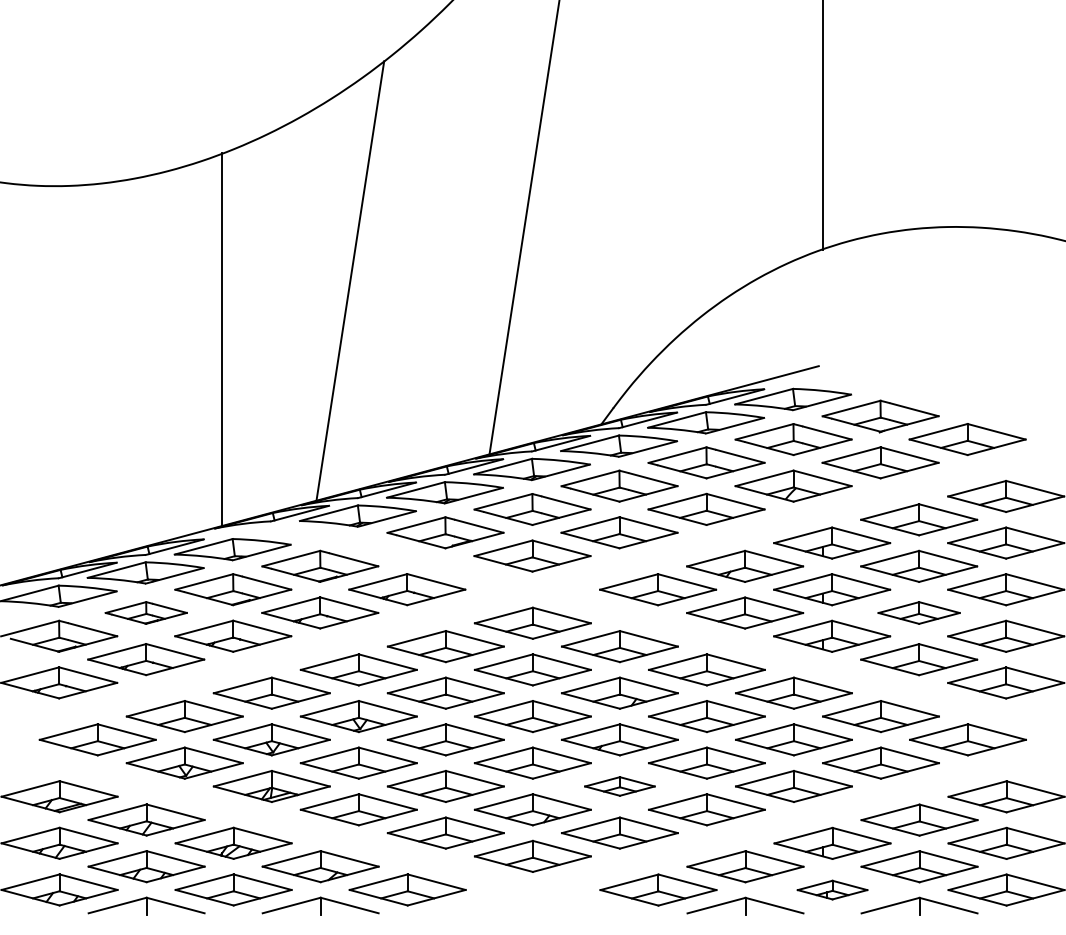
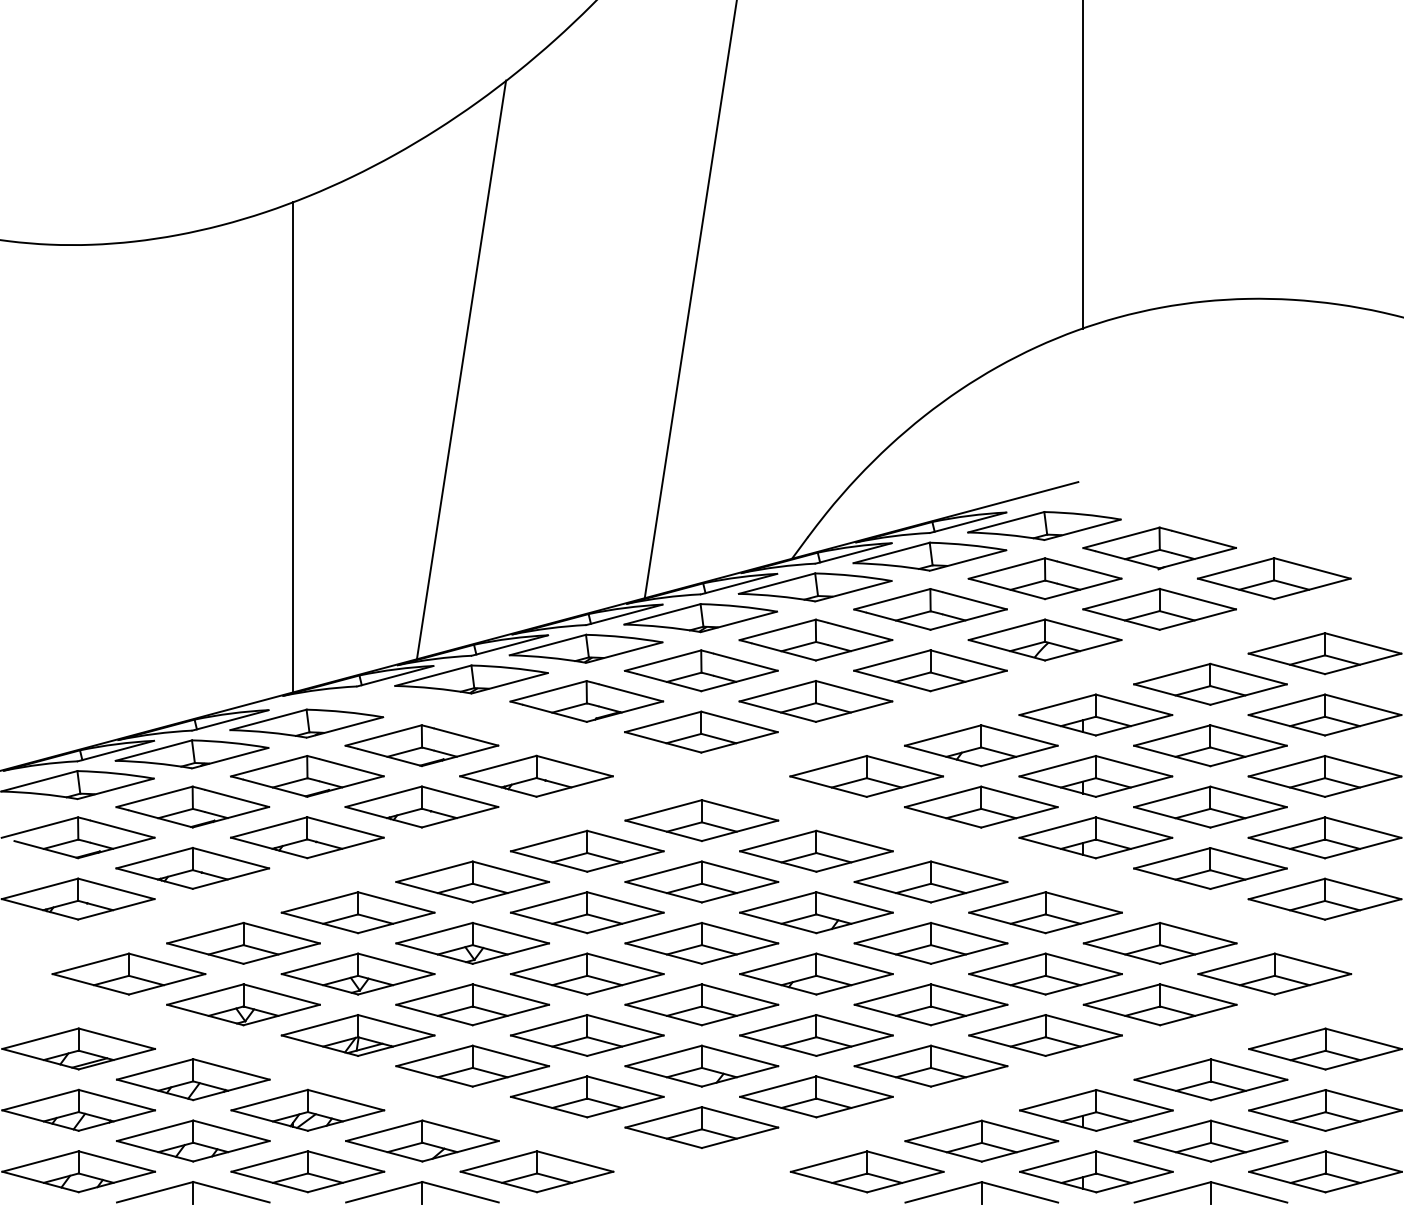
part: (146, 612) -> (192, 806), size x1.43
part: (919, 612) -> (1210, 806), size x1.43
part: (619, 786) -> (816, 1035), size x1.67
part: (832, 889) -> (1096, 1171), size x1.67

